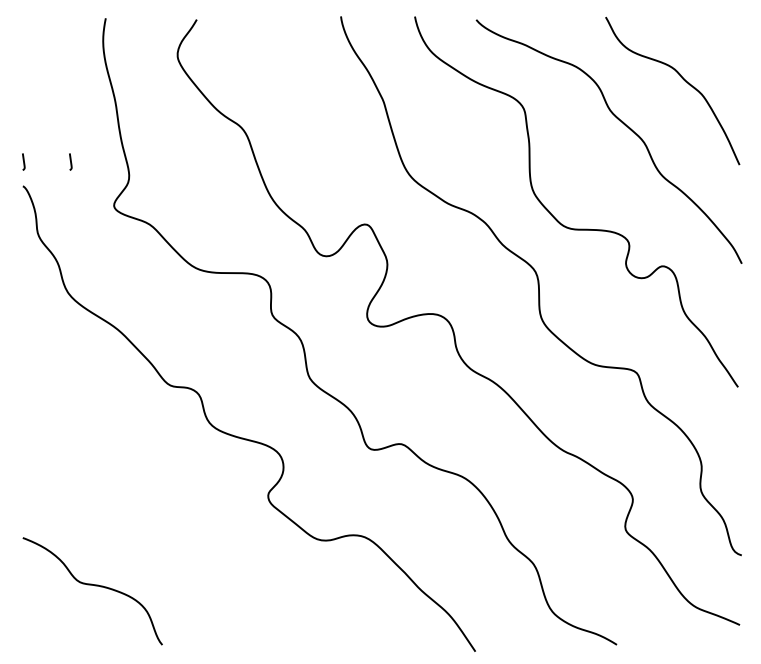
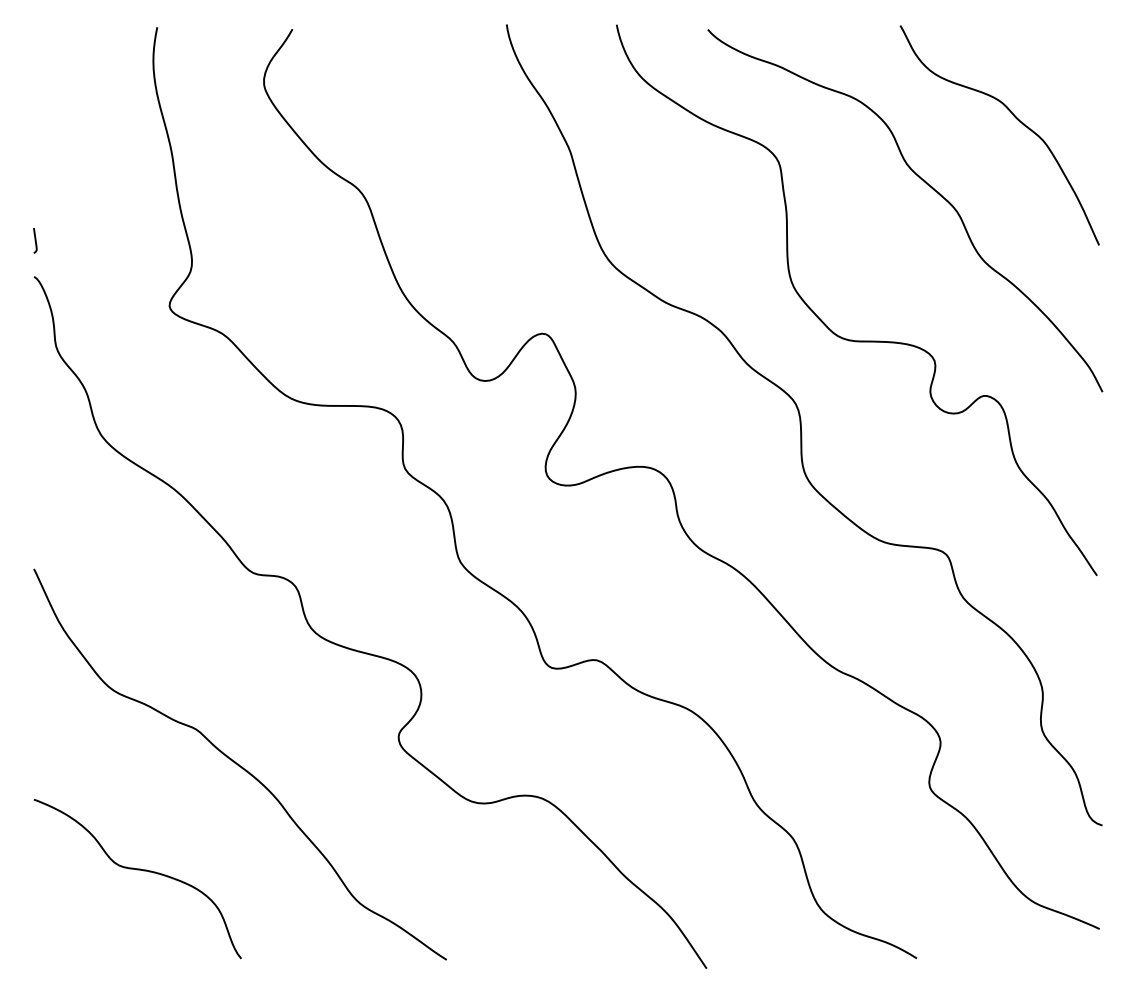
line: (70, 161) -> (104, 240), removed
curve: (161, 514) -> (240, 764), added

